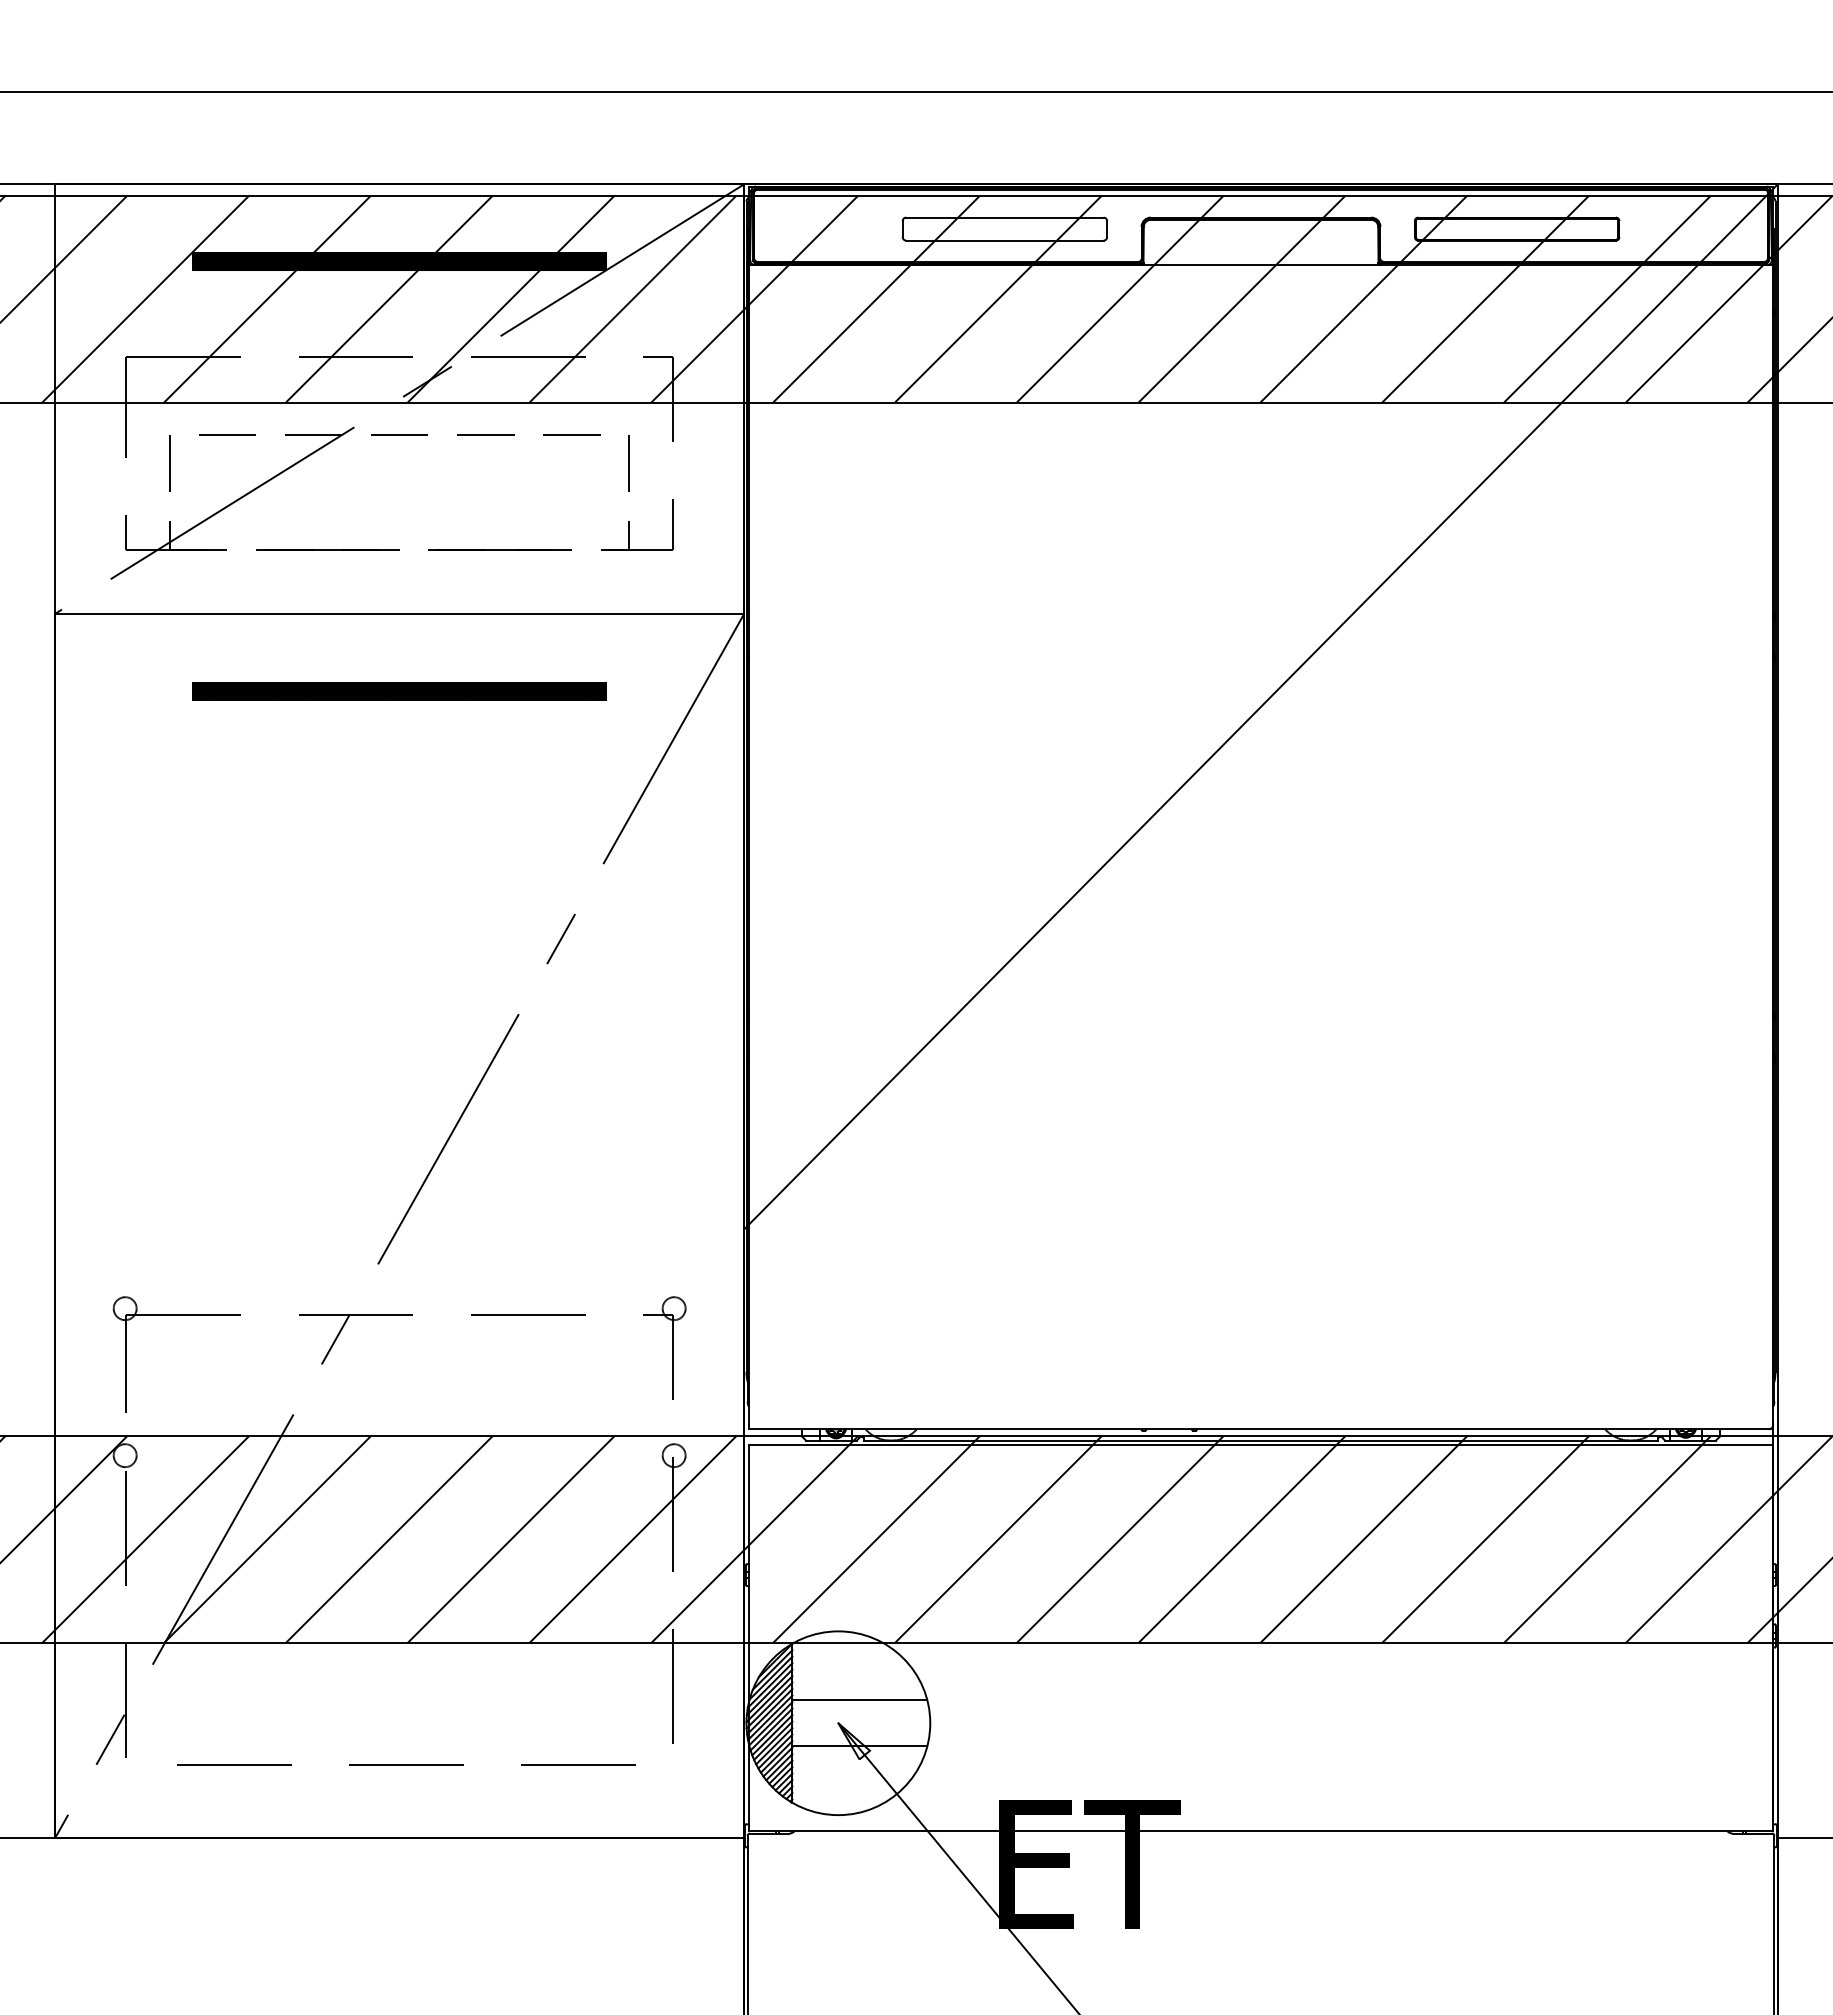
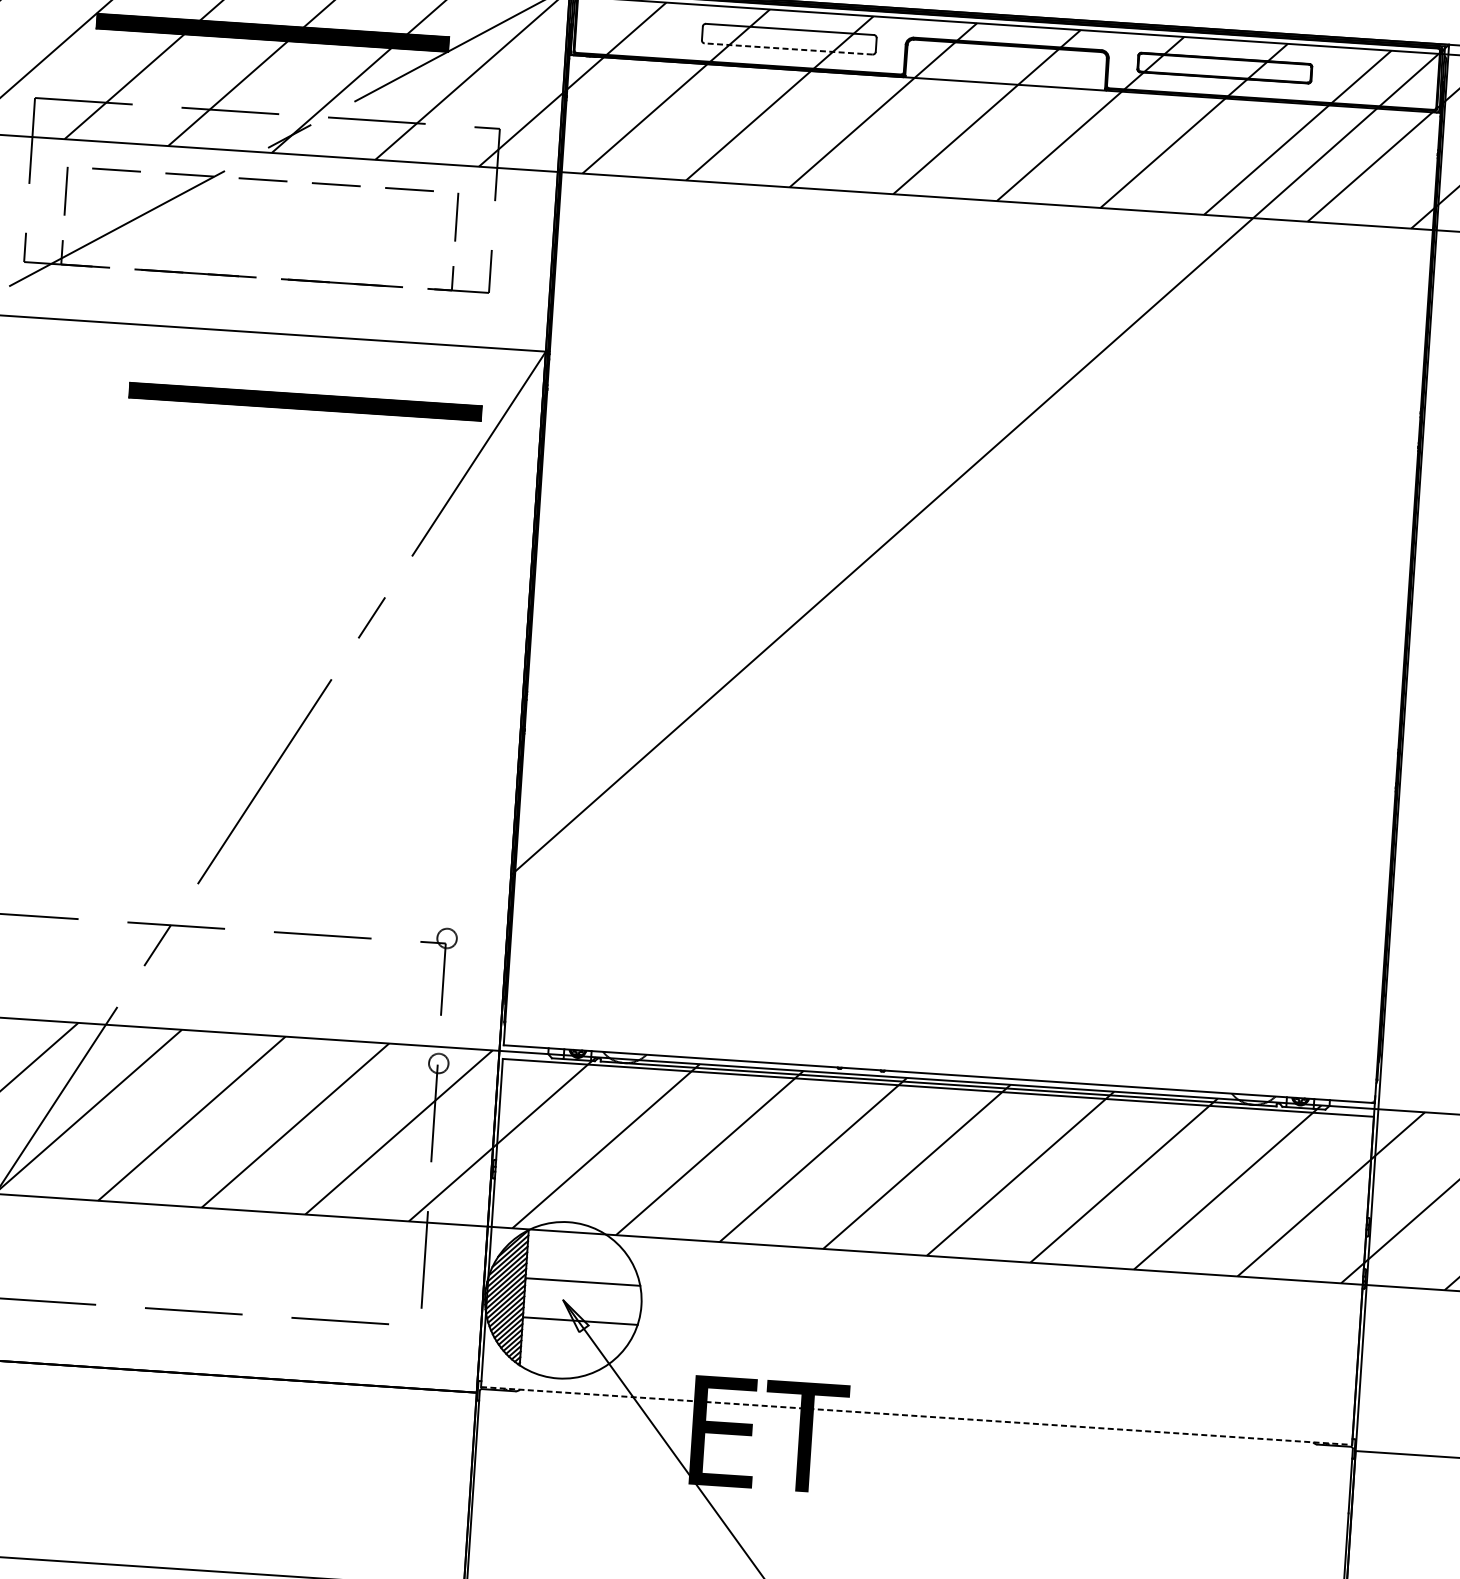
line: (1004, 240) -> (788, 48), solid -> dashed
part: (399, 691) -> (305, 401), moved
line: (1261, 1831) -> (916, 1416), solid -> dashed

